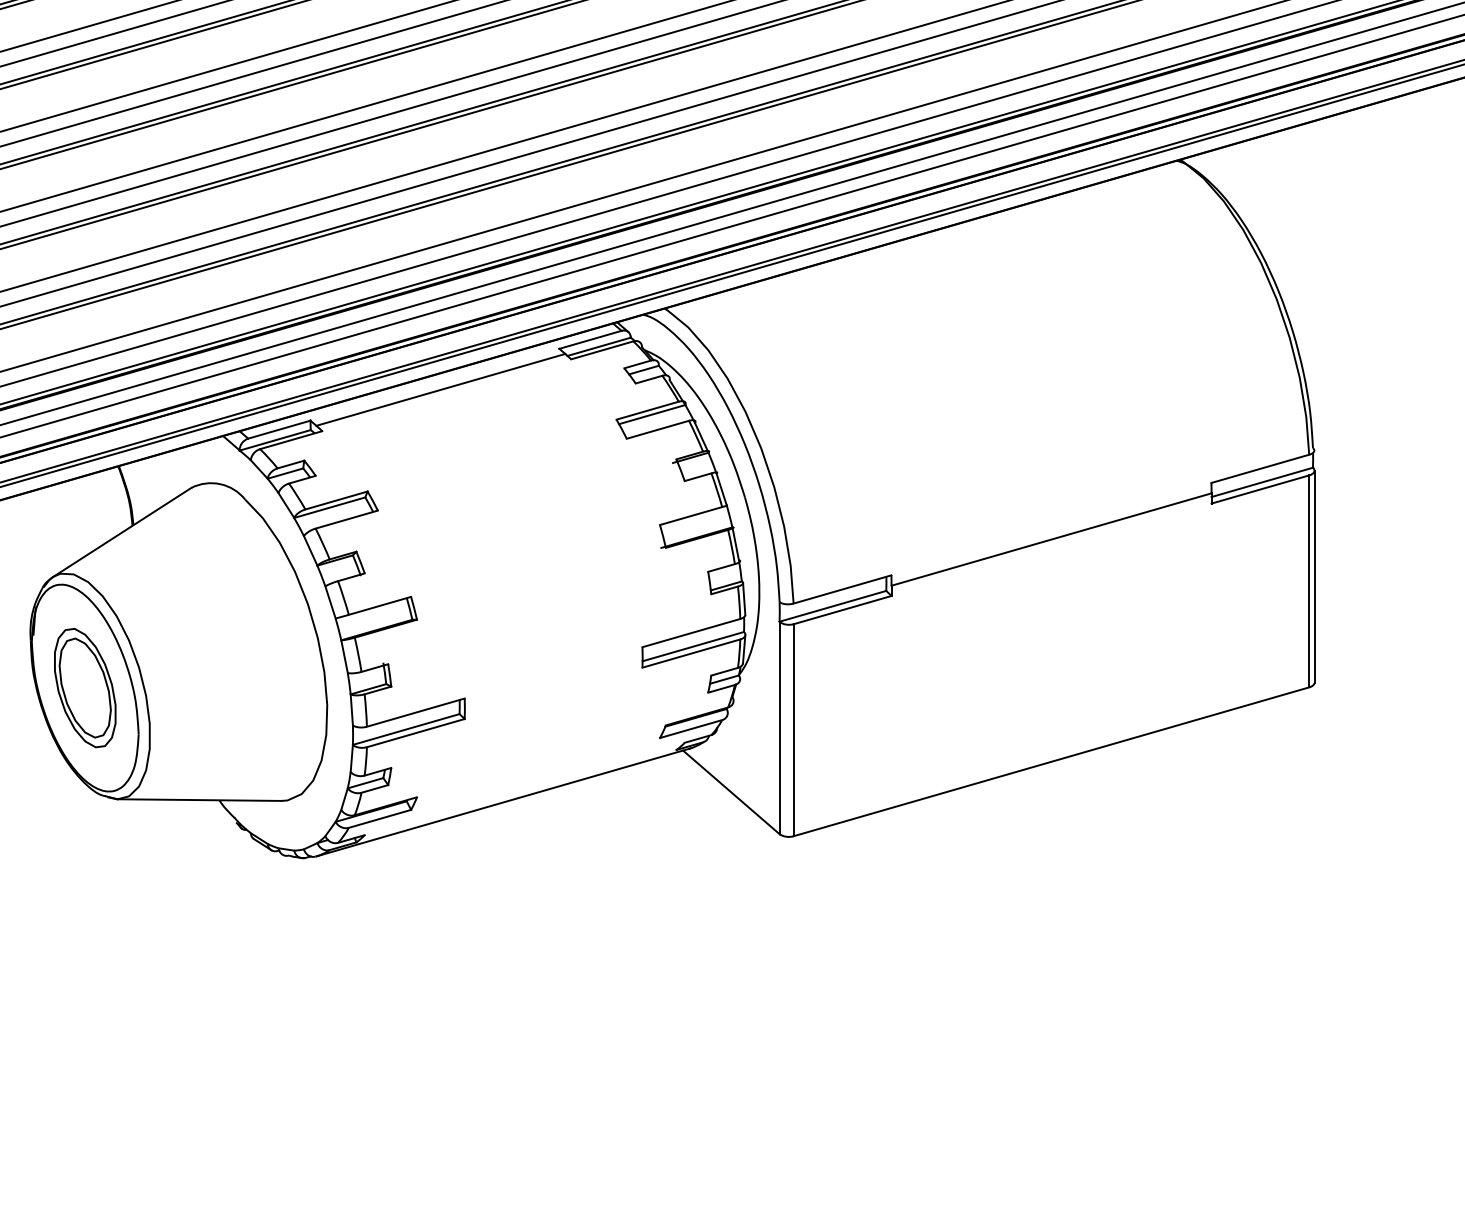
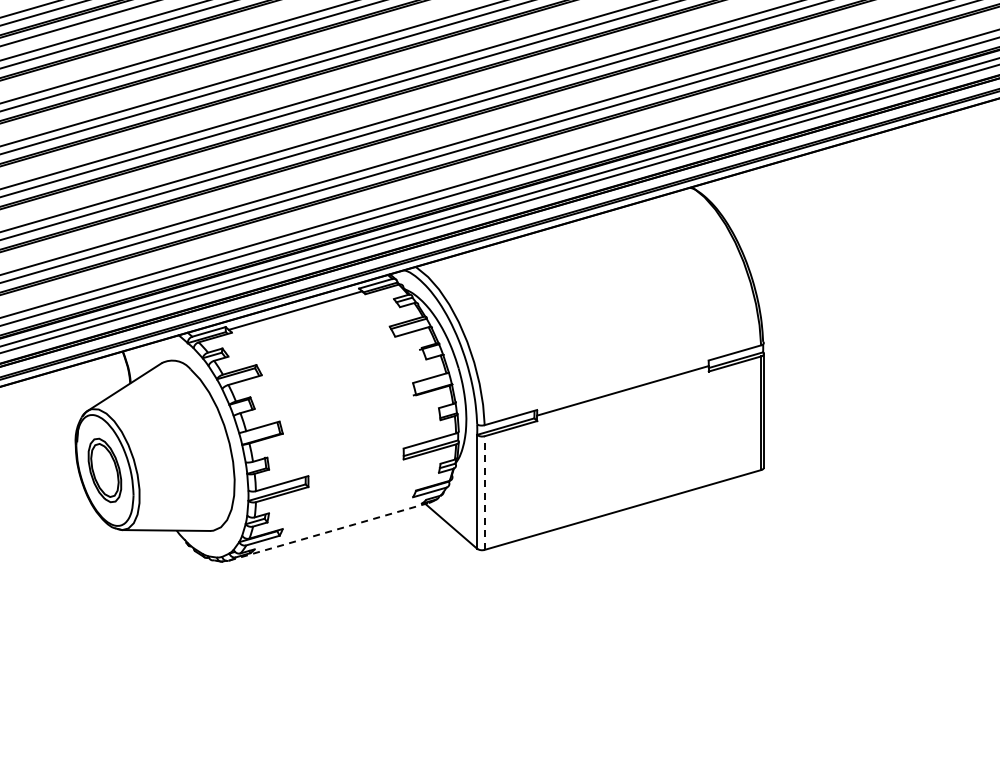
line: (793, 731) -> (484, 493), solid -> dashed
line: (504, 801) -> (329, 531), solid -> dashed

